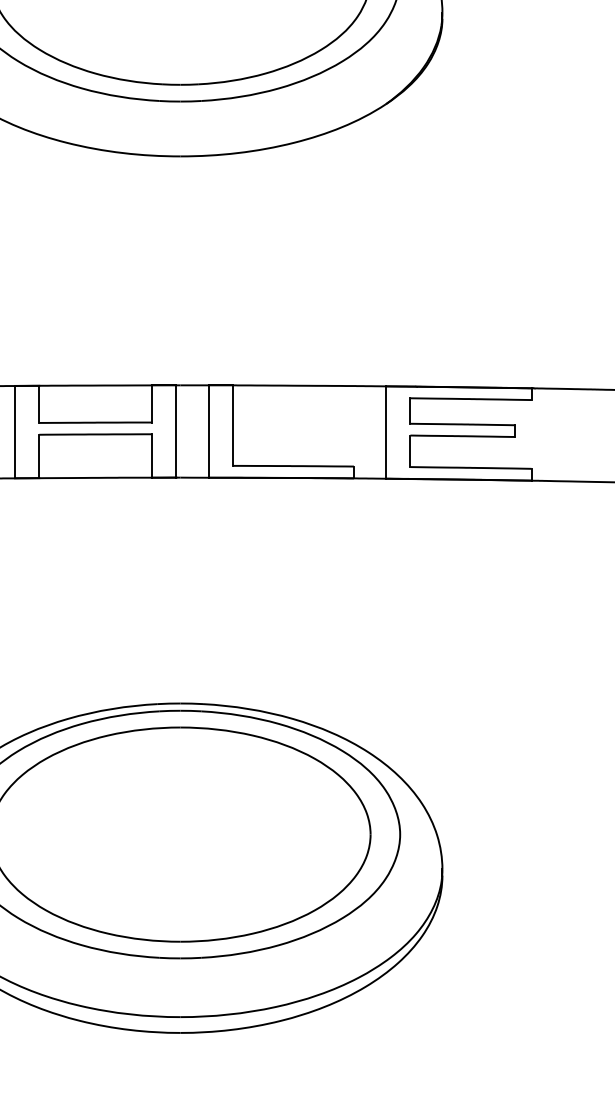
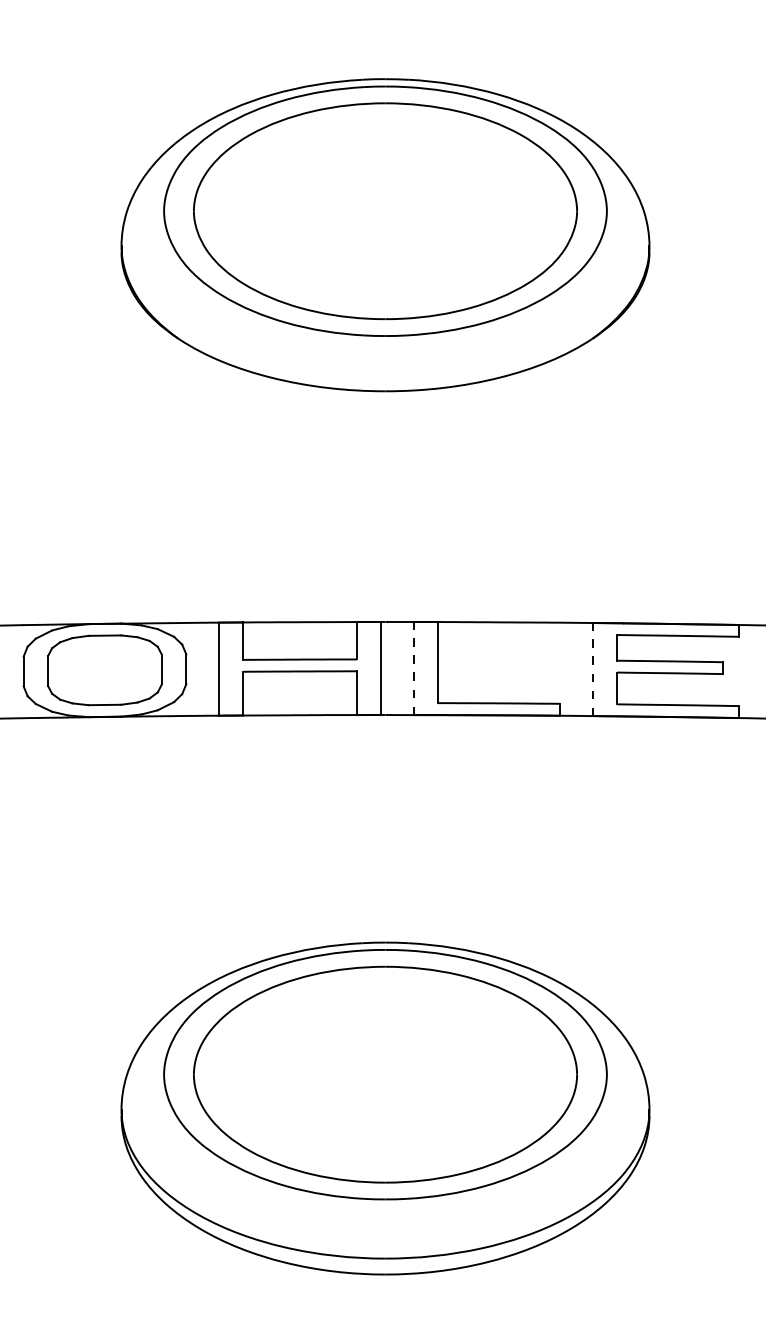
line: (208, 431) -> (413, 668), solid -> dashed
line: (385, 432) -> (592, 669), solid -> dashed

